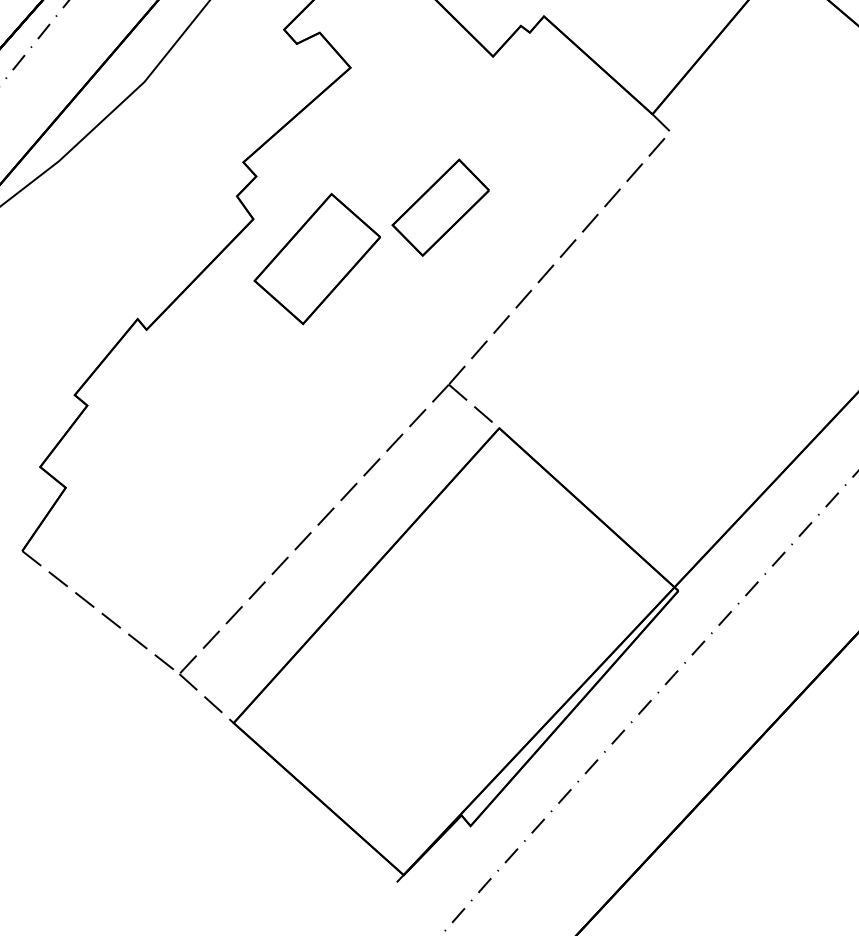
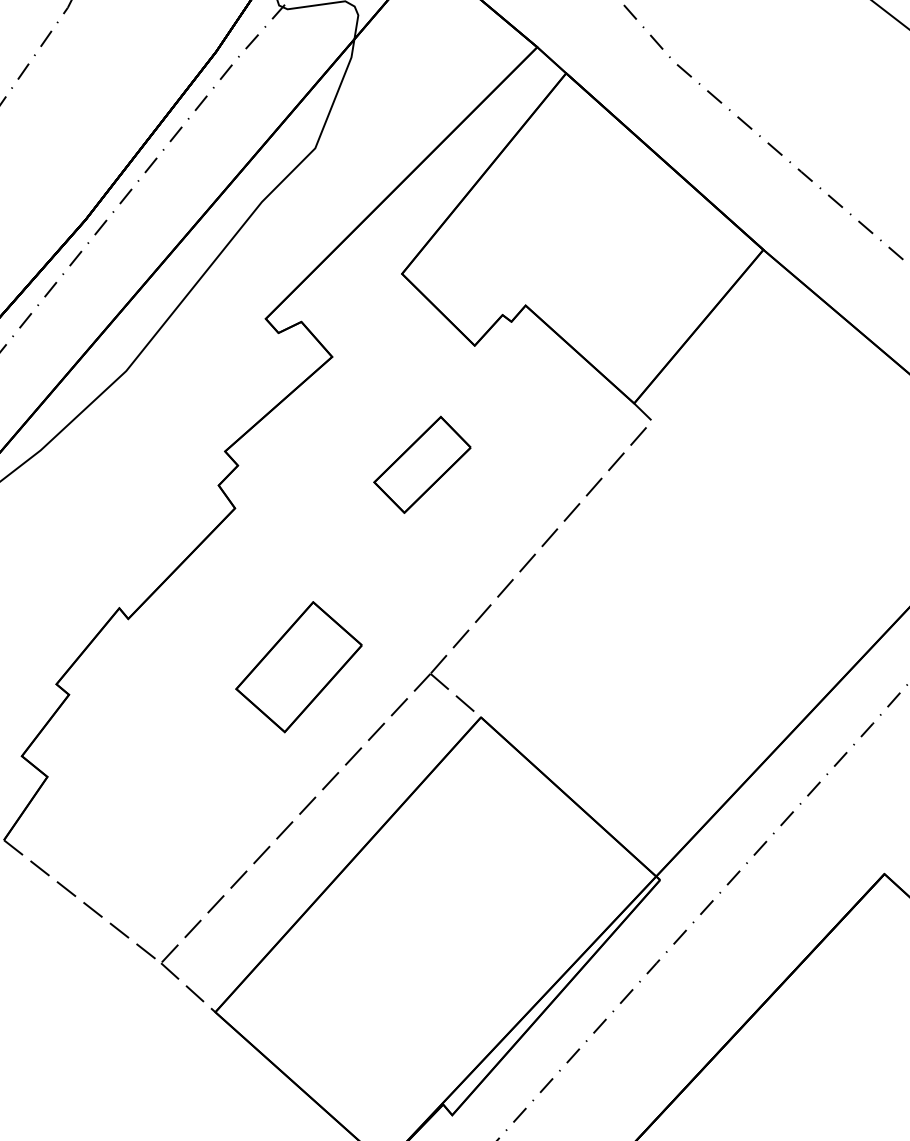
part: (440, 207) -> (422, 464), moved
part: (316, 259) -> (298, 667), moved

